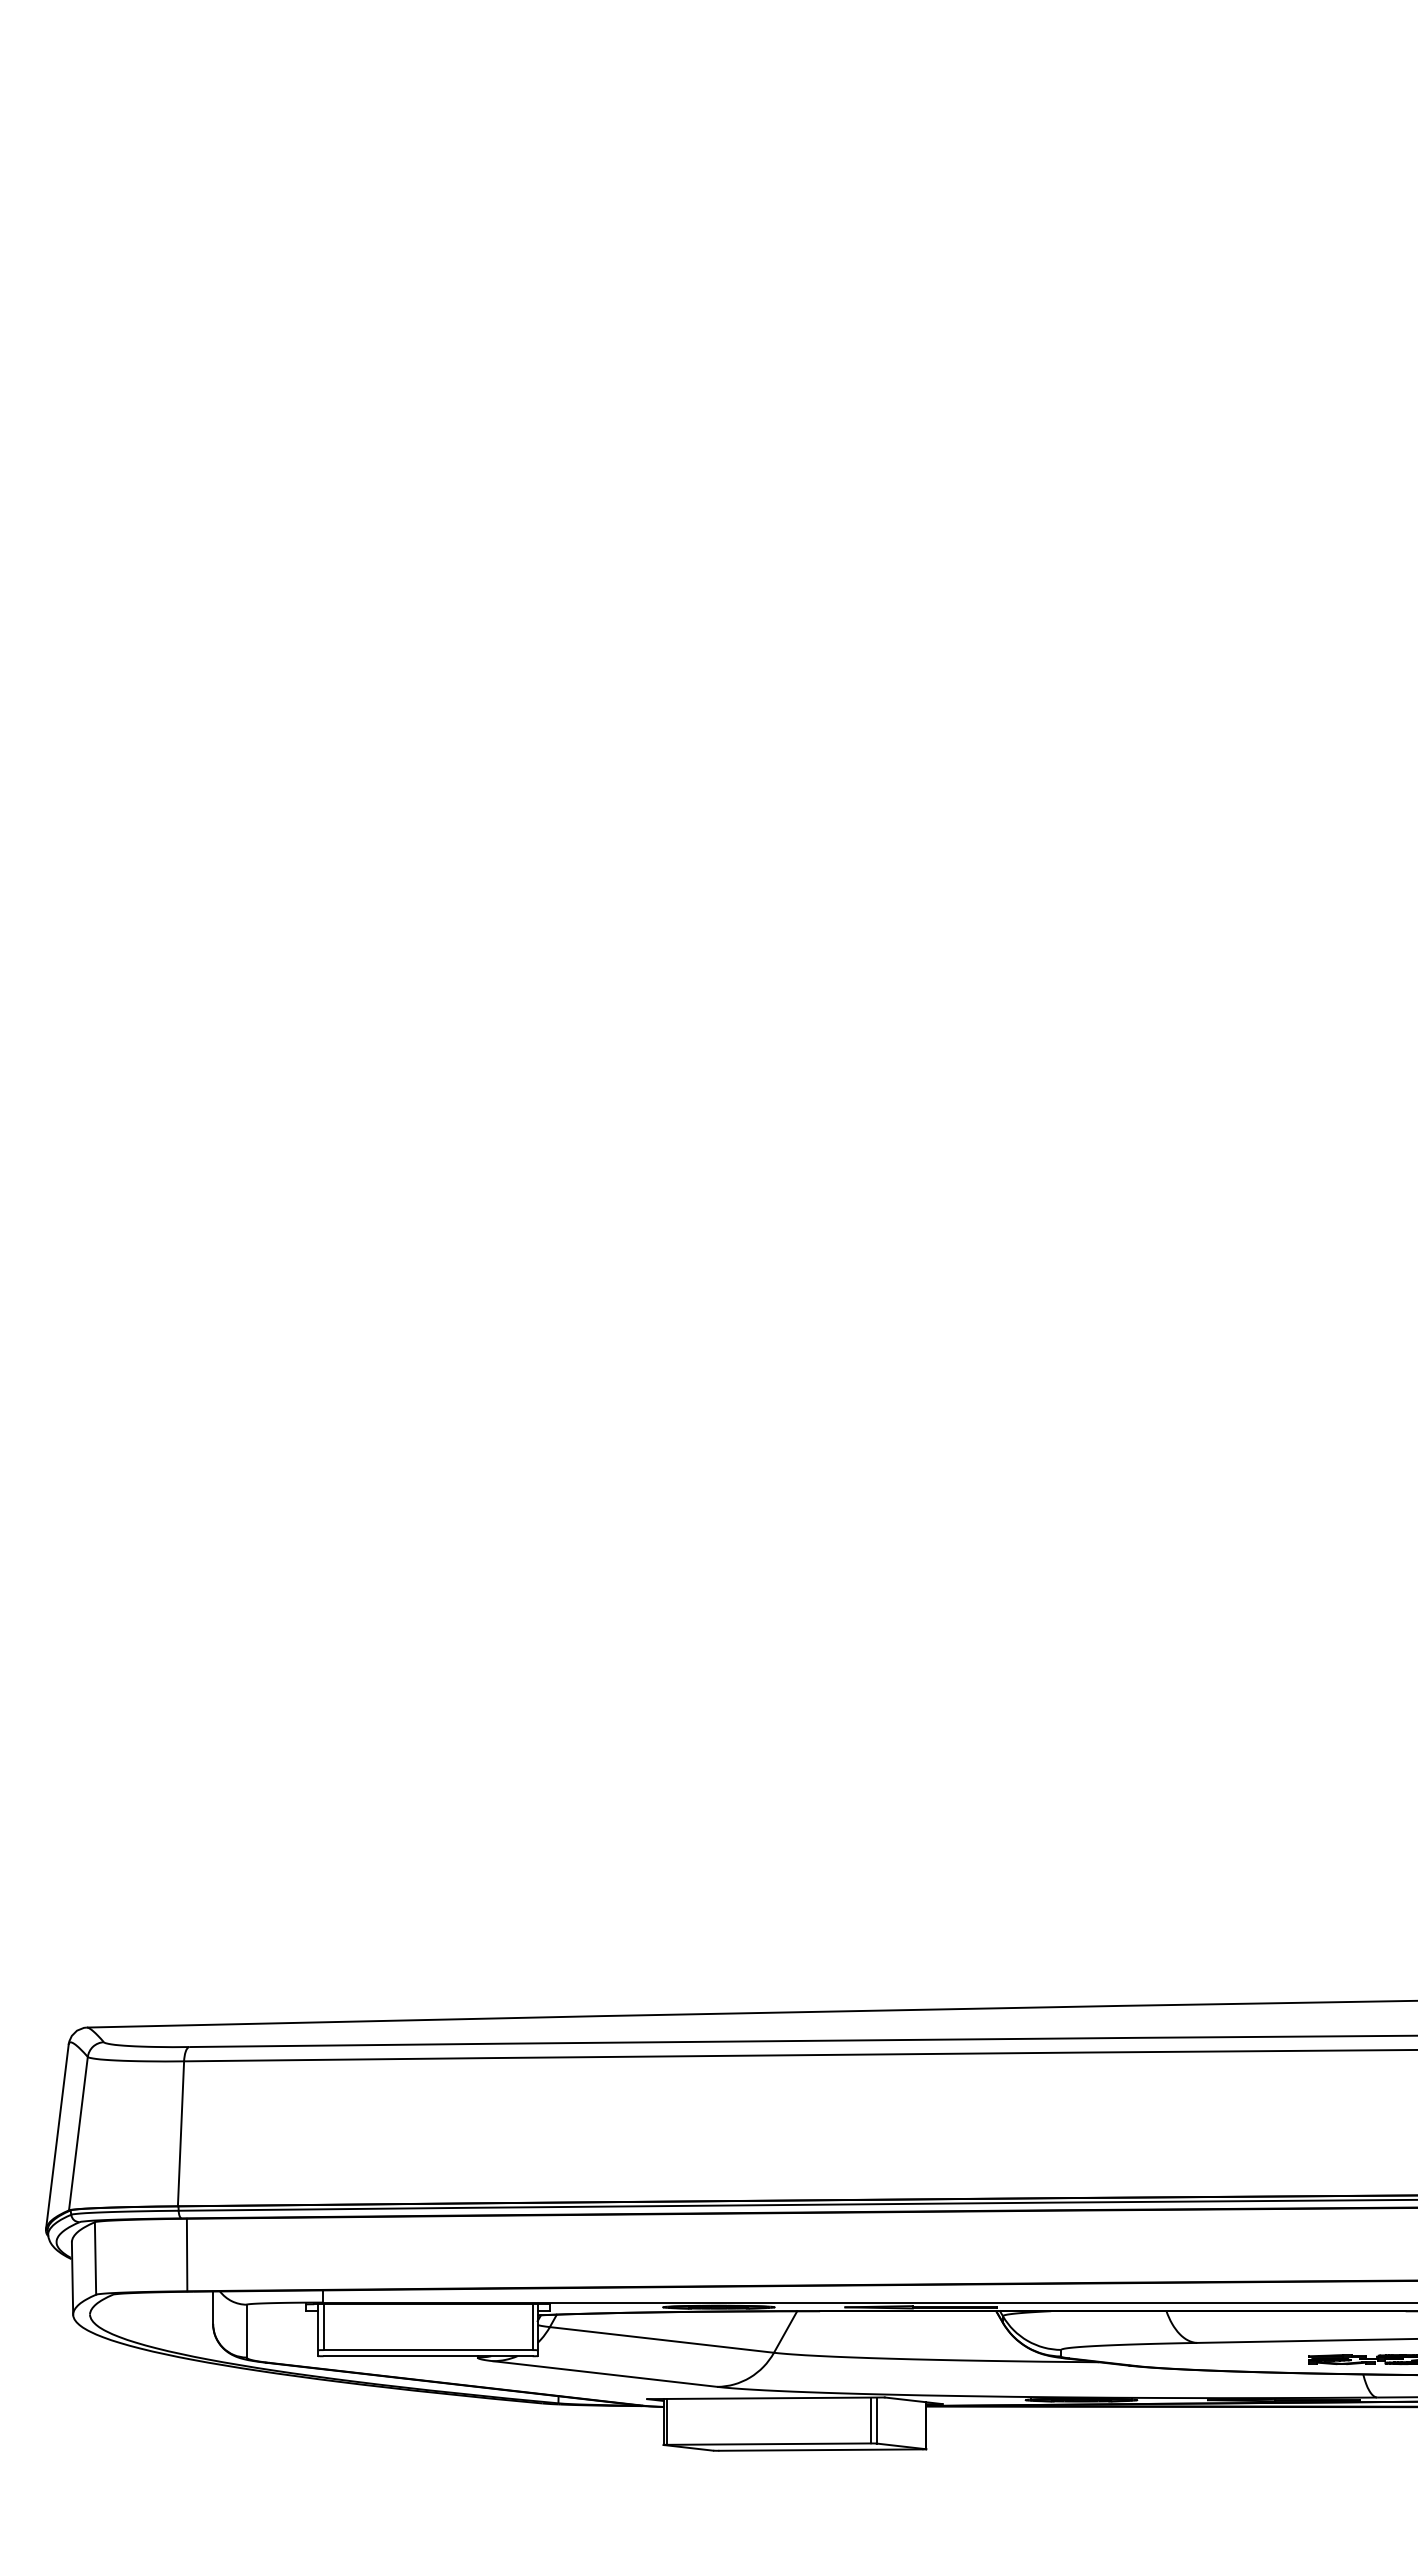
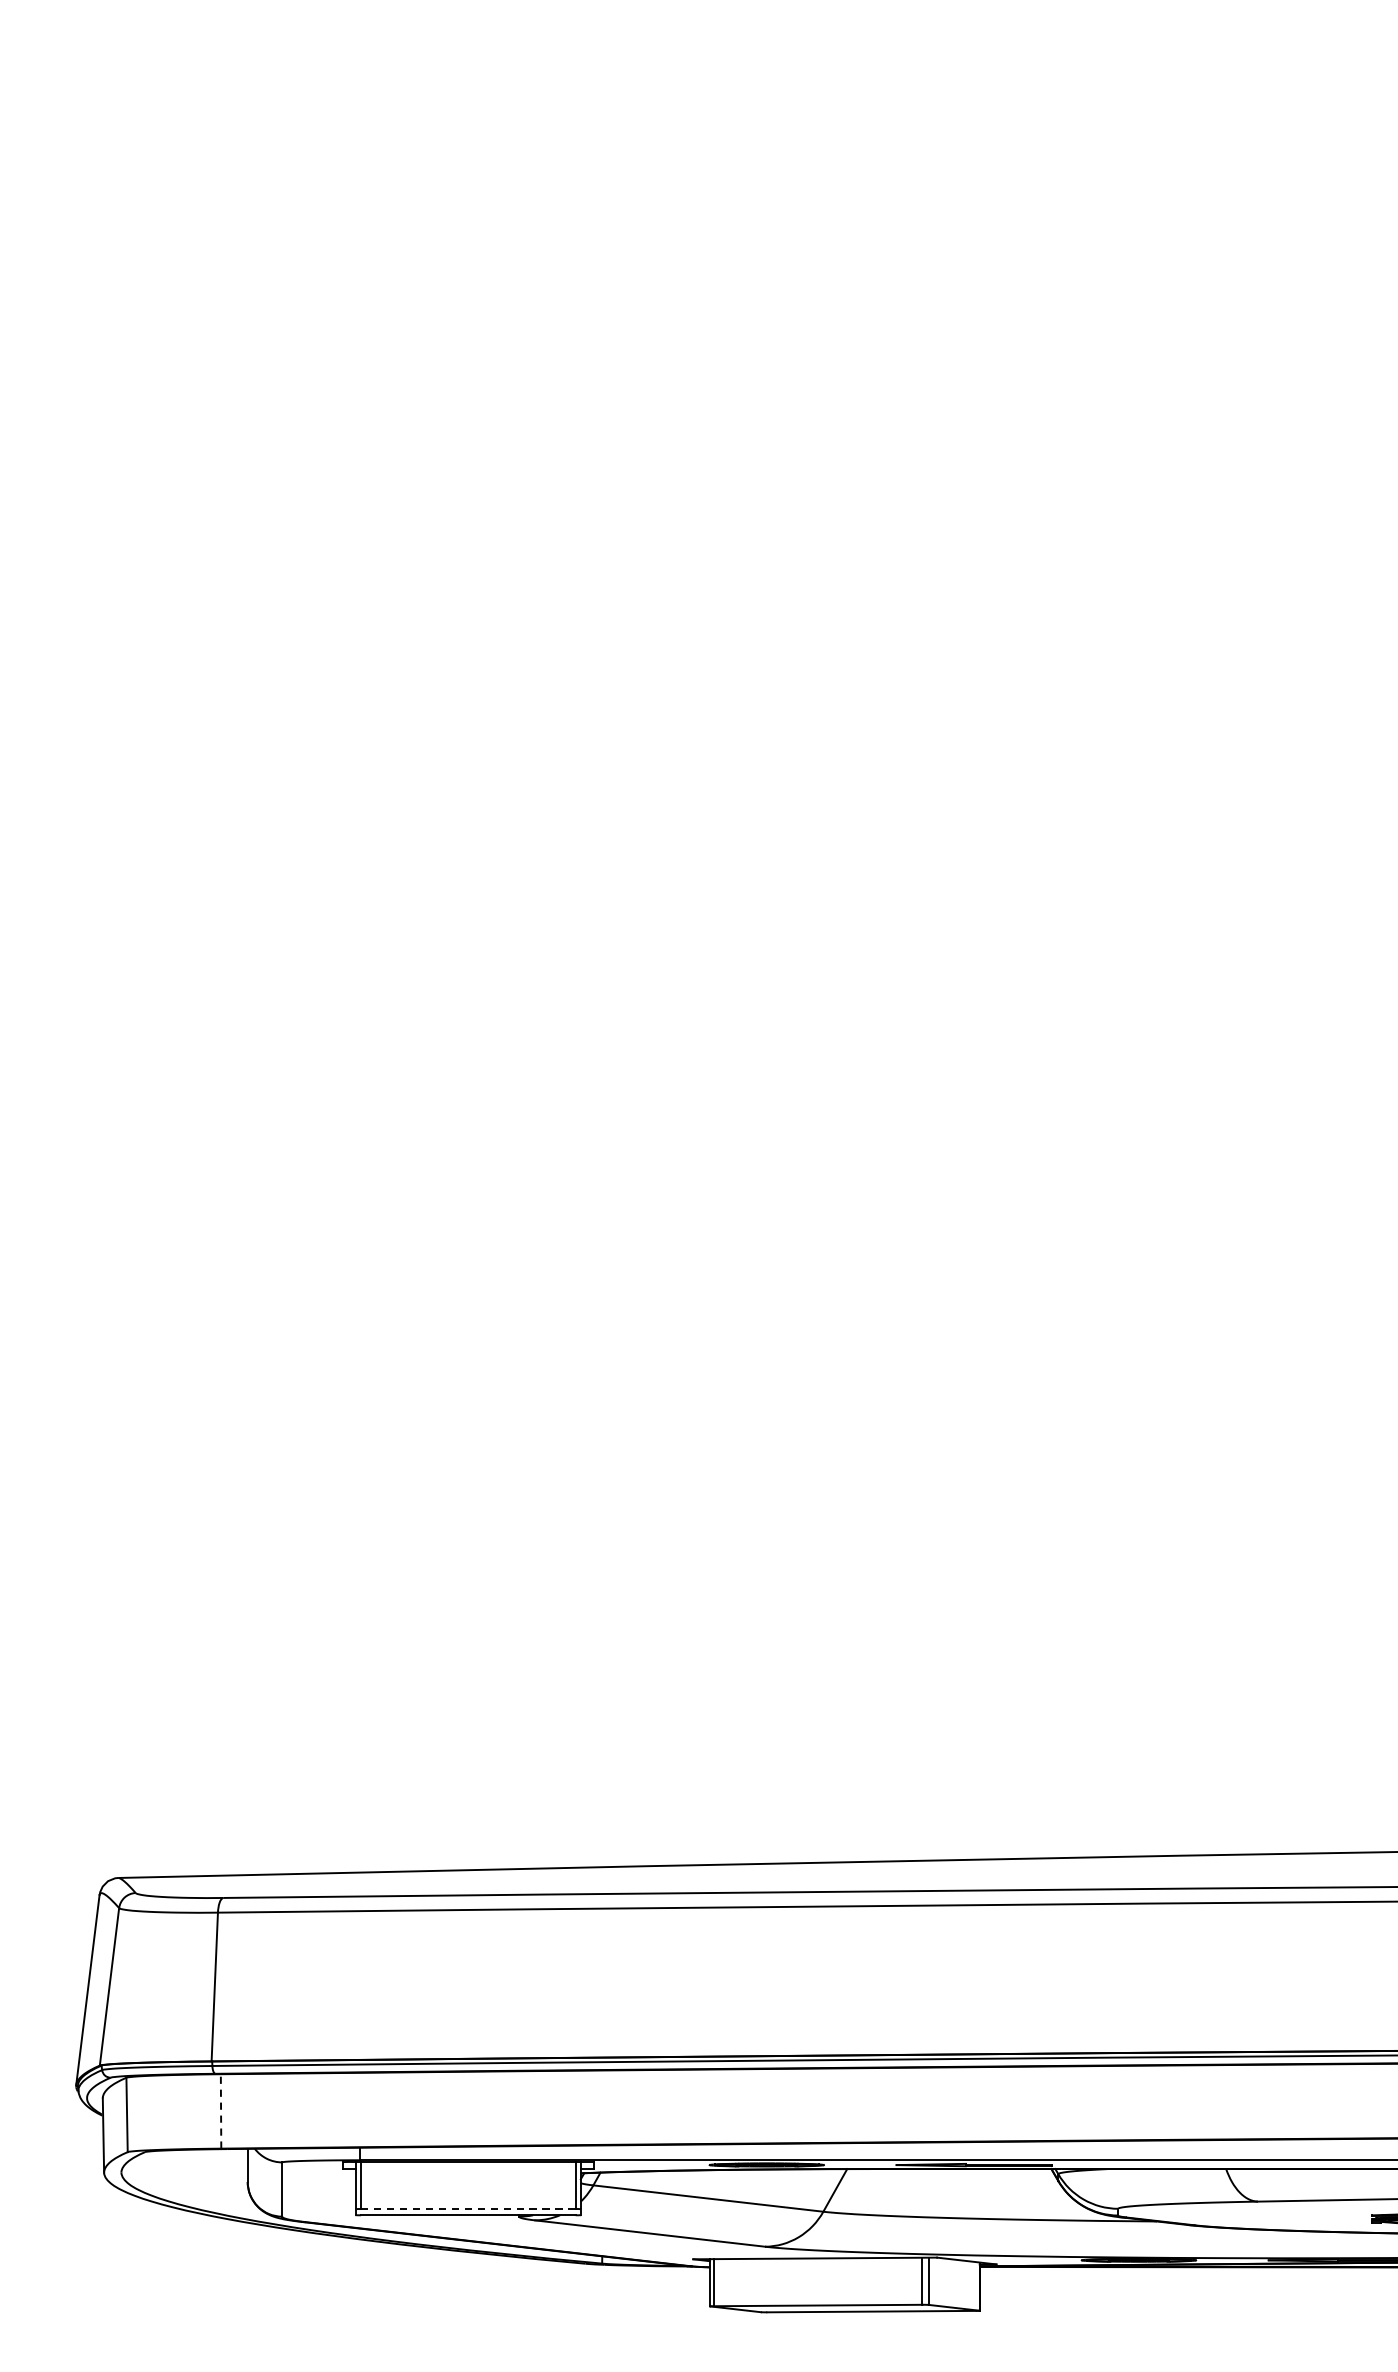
line: (187, 2254) -> (221, 2110), solid -> dashed
line: (428, 2350) -> (468, 2209), solid -> dashed

